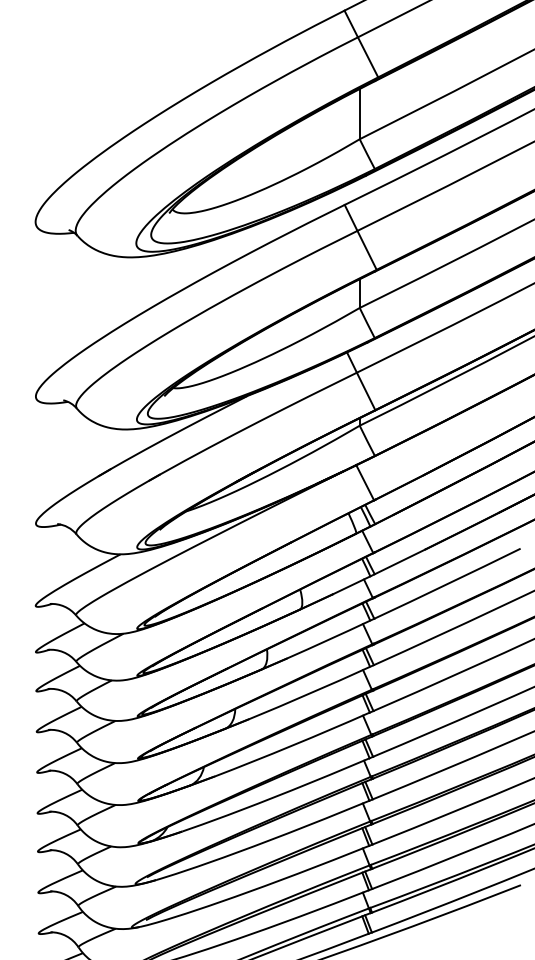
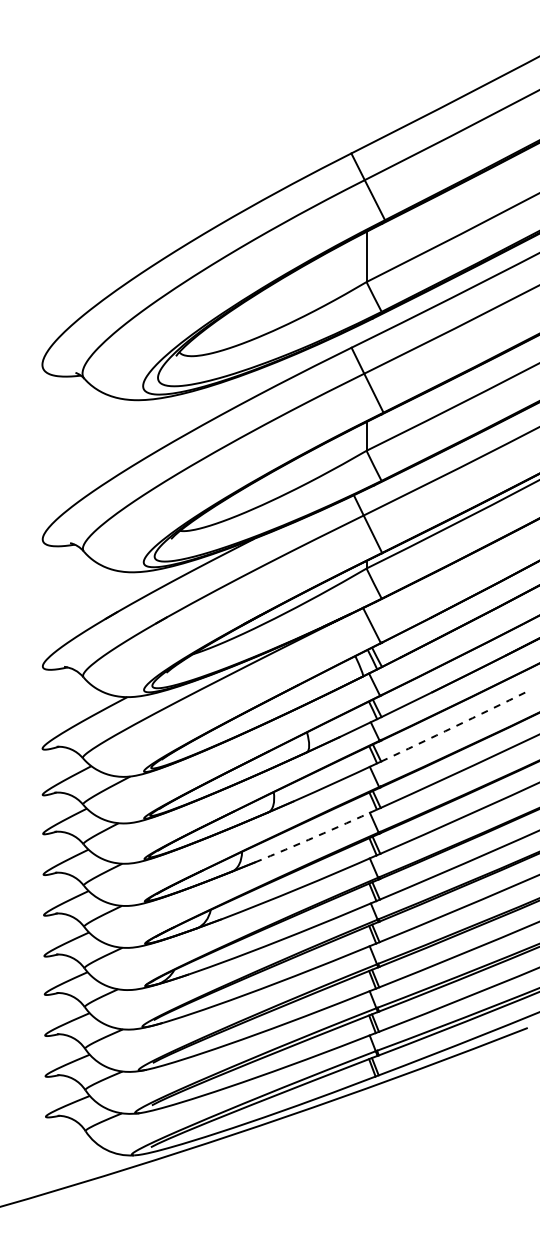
arc: (447, 583) -> (454, 726), solid -> dashed
arc: (309, 693) -> (316, 836), solid -> dashed

